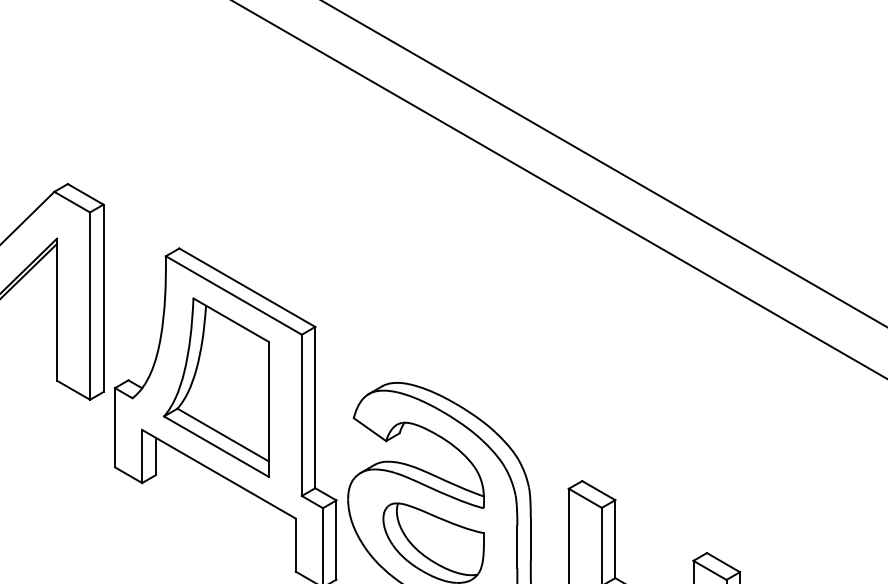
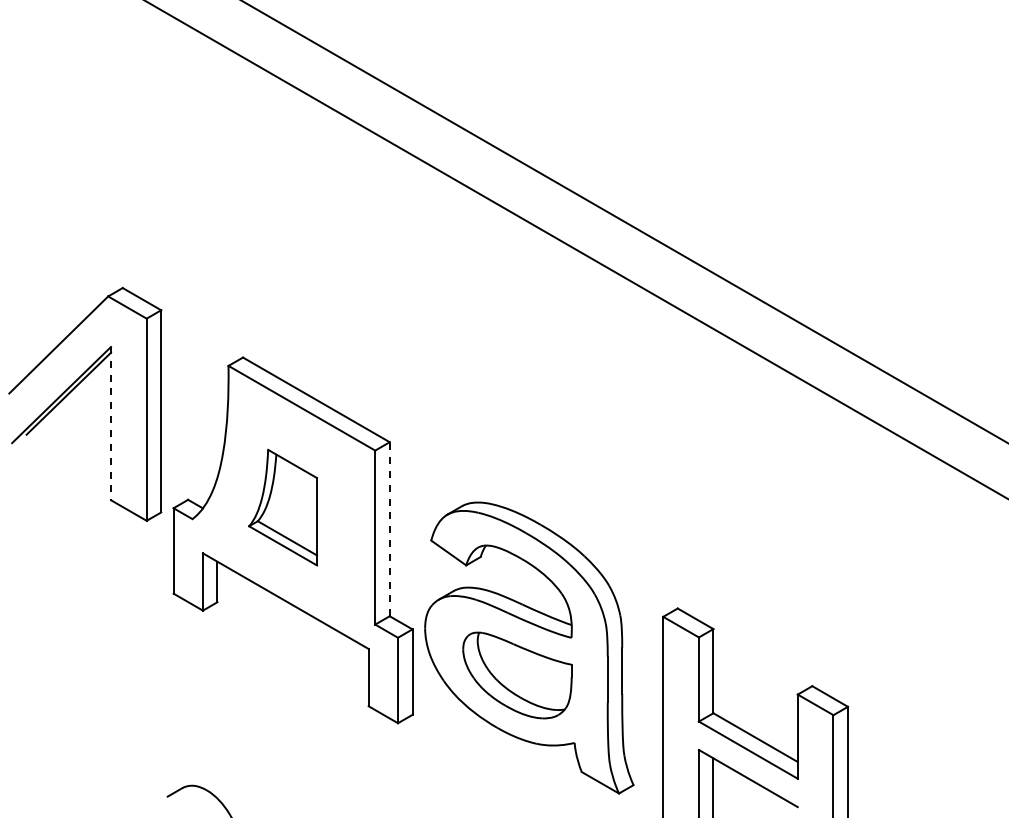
line: (57, 309) -> (111, 423), solid -> dashed
part: (215, 387) -> (282, 507), size x0.6
line: (315, 406) -> (389, 528), solid -> dashed

